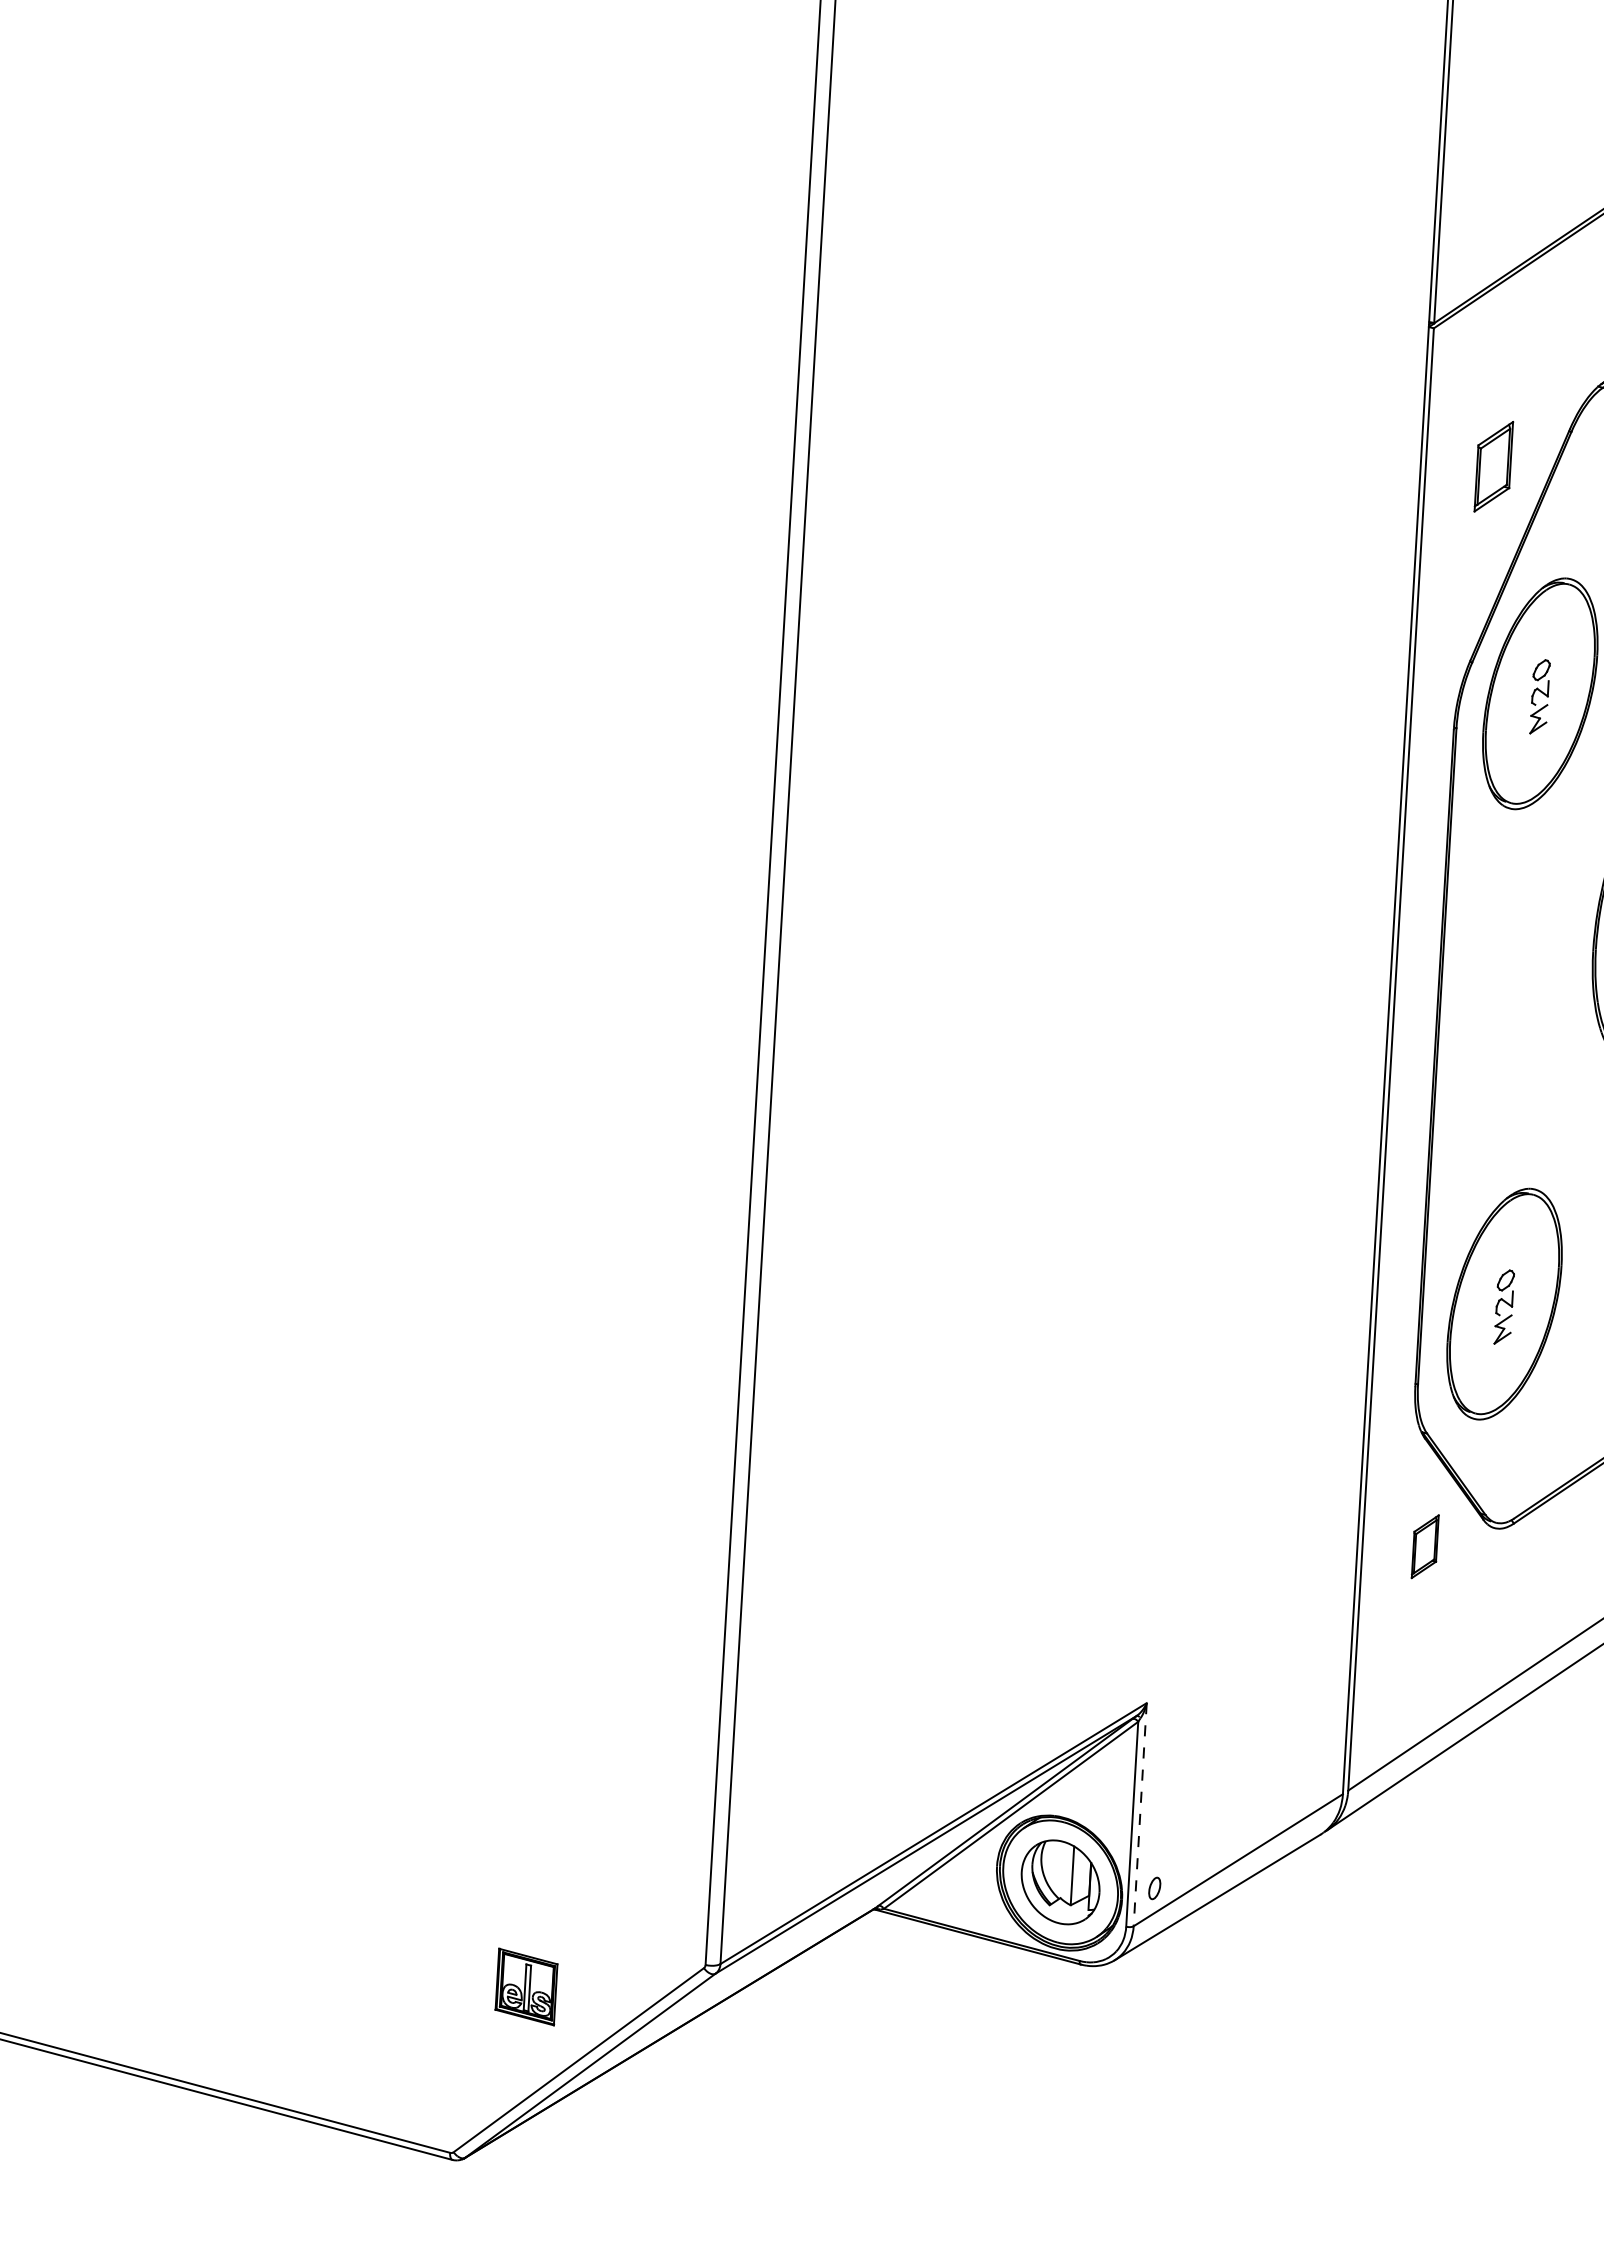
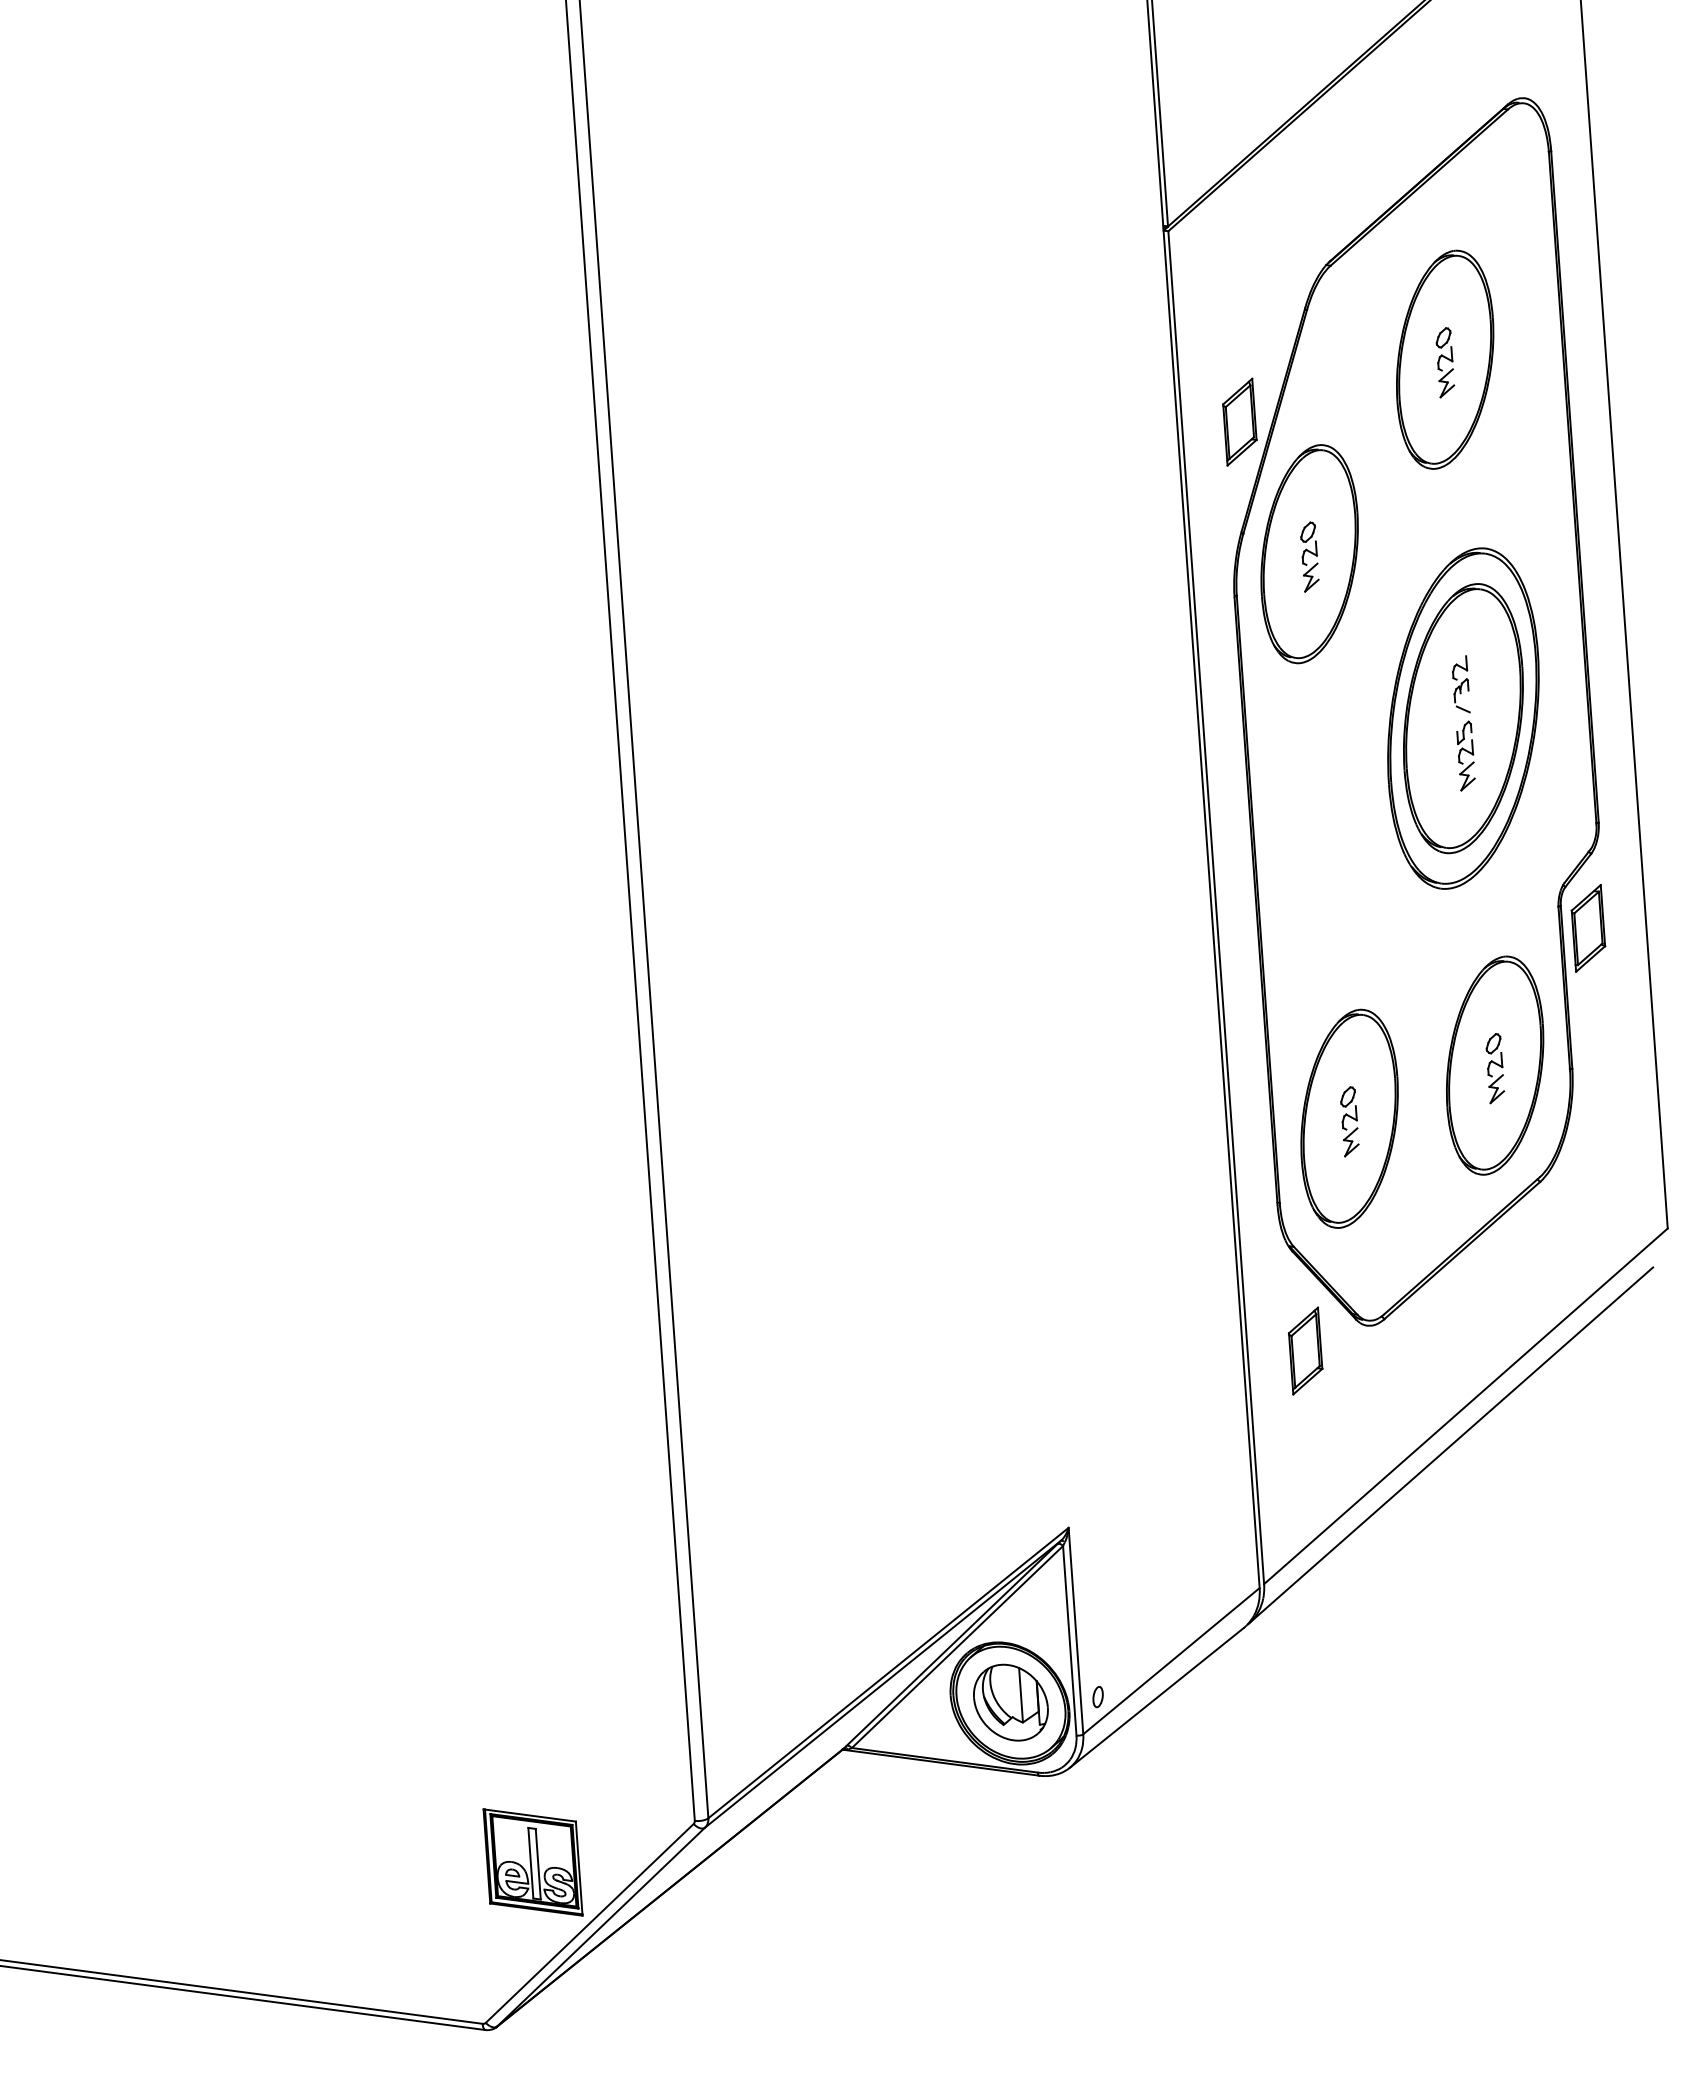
part: (1493, 465) -> (1239, 421), moved
part: (1425, 1546) -> (1305, 1350), size x1.43
line: (1140, 1815) -> (1076, 1631), dashed -> solid
part: (525, 1986) -> (532, 1862), size x1.67

